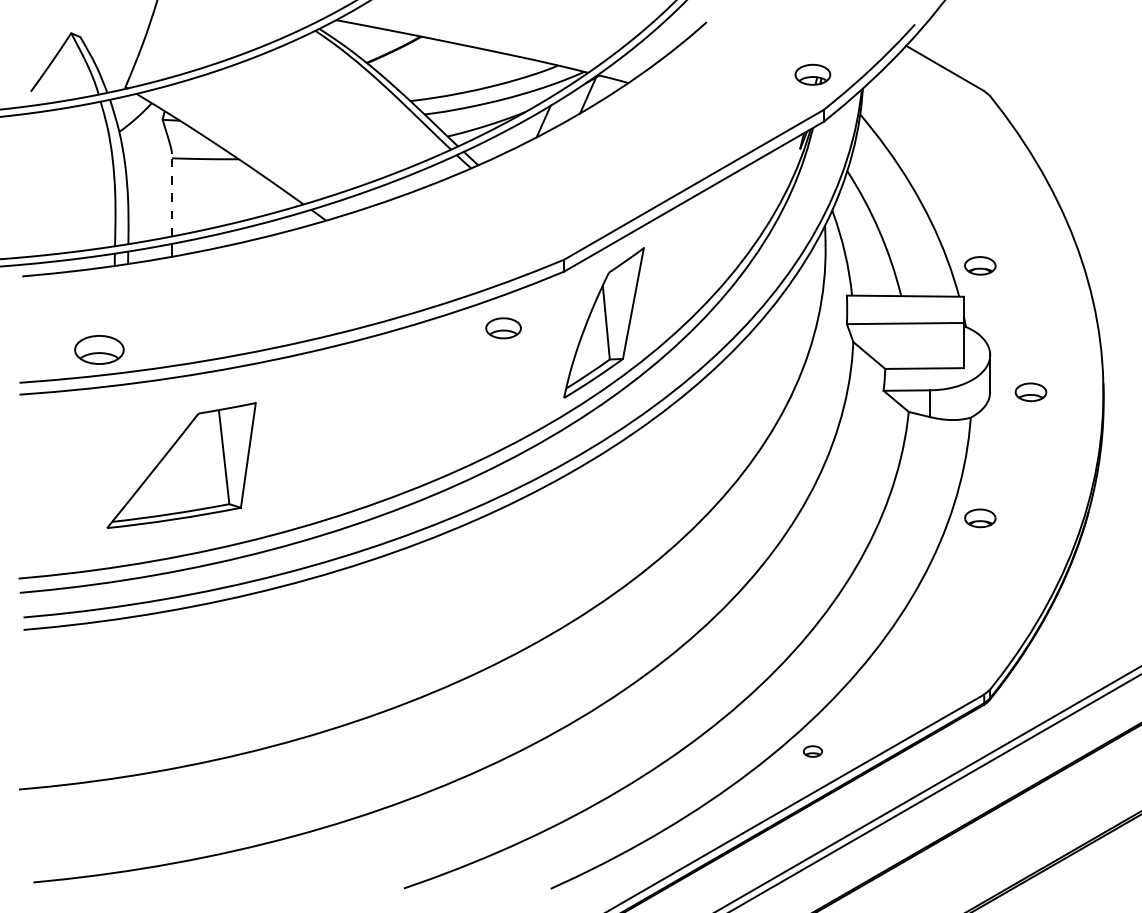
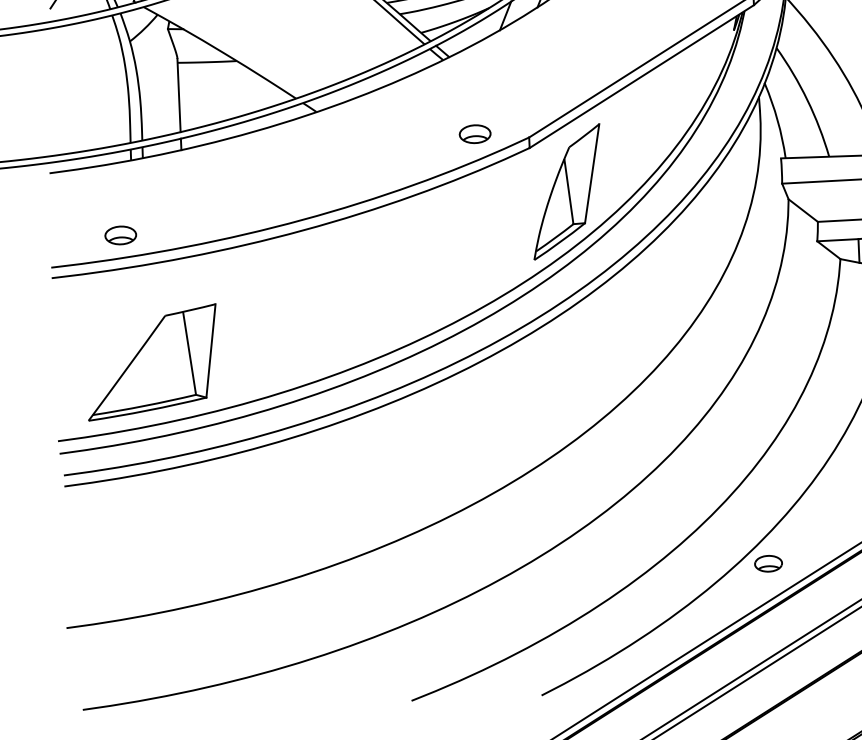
line: (171, 194) -> (178, 94), dashed -> solid
part: (503, 328) -> (475, 134), moved
part: (99, 349) -> (120, 235), size x0.71
part: (181, 465) -> (152, 362), moved
part: (812, 751) -> (768, 563), size x1.67

